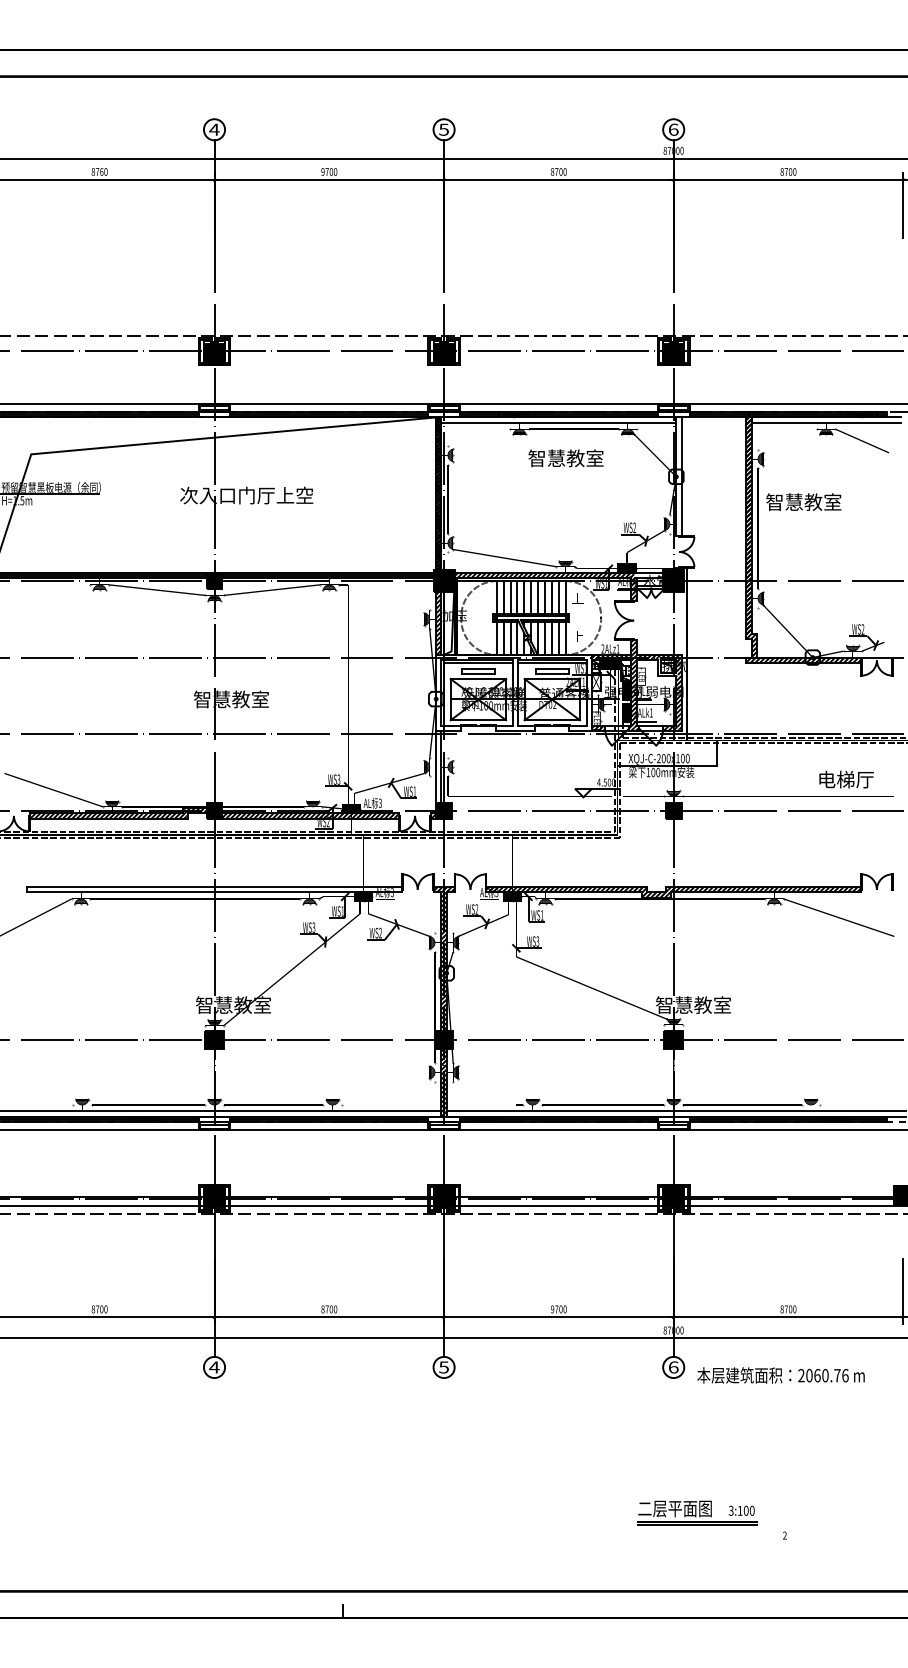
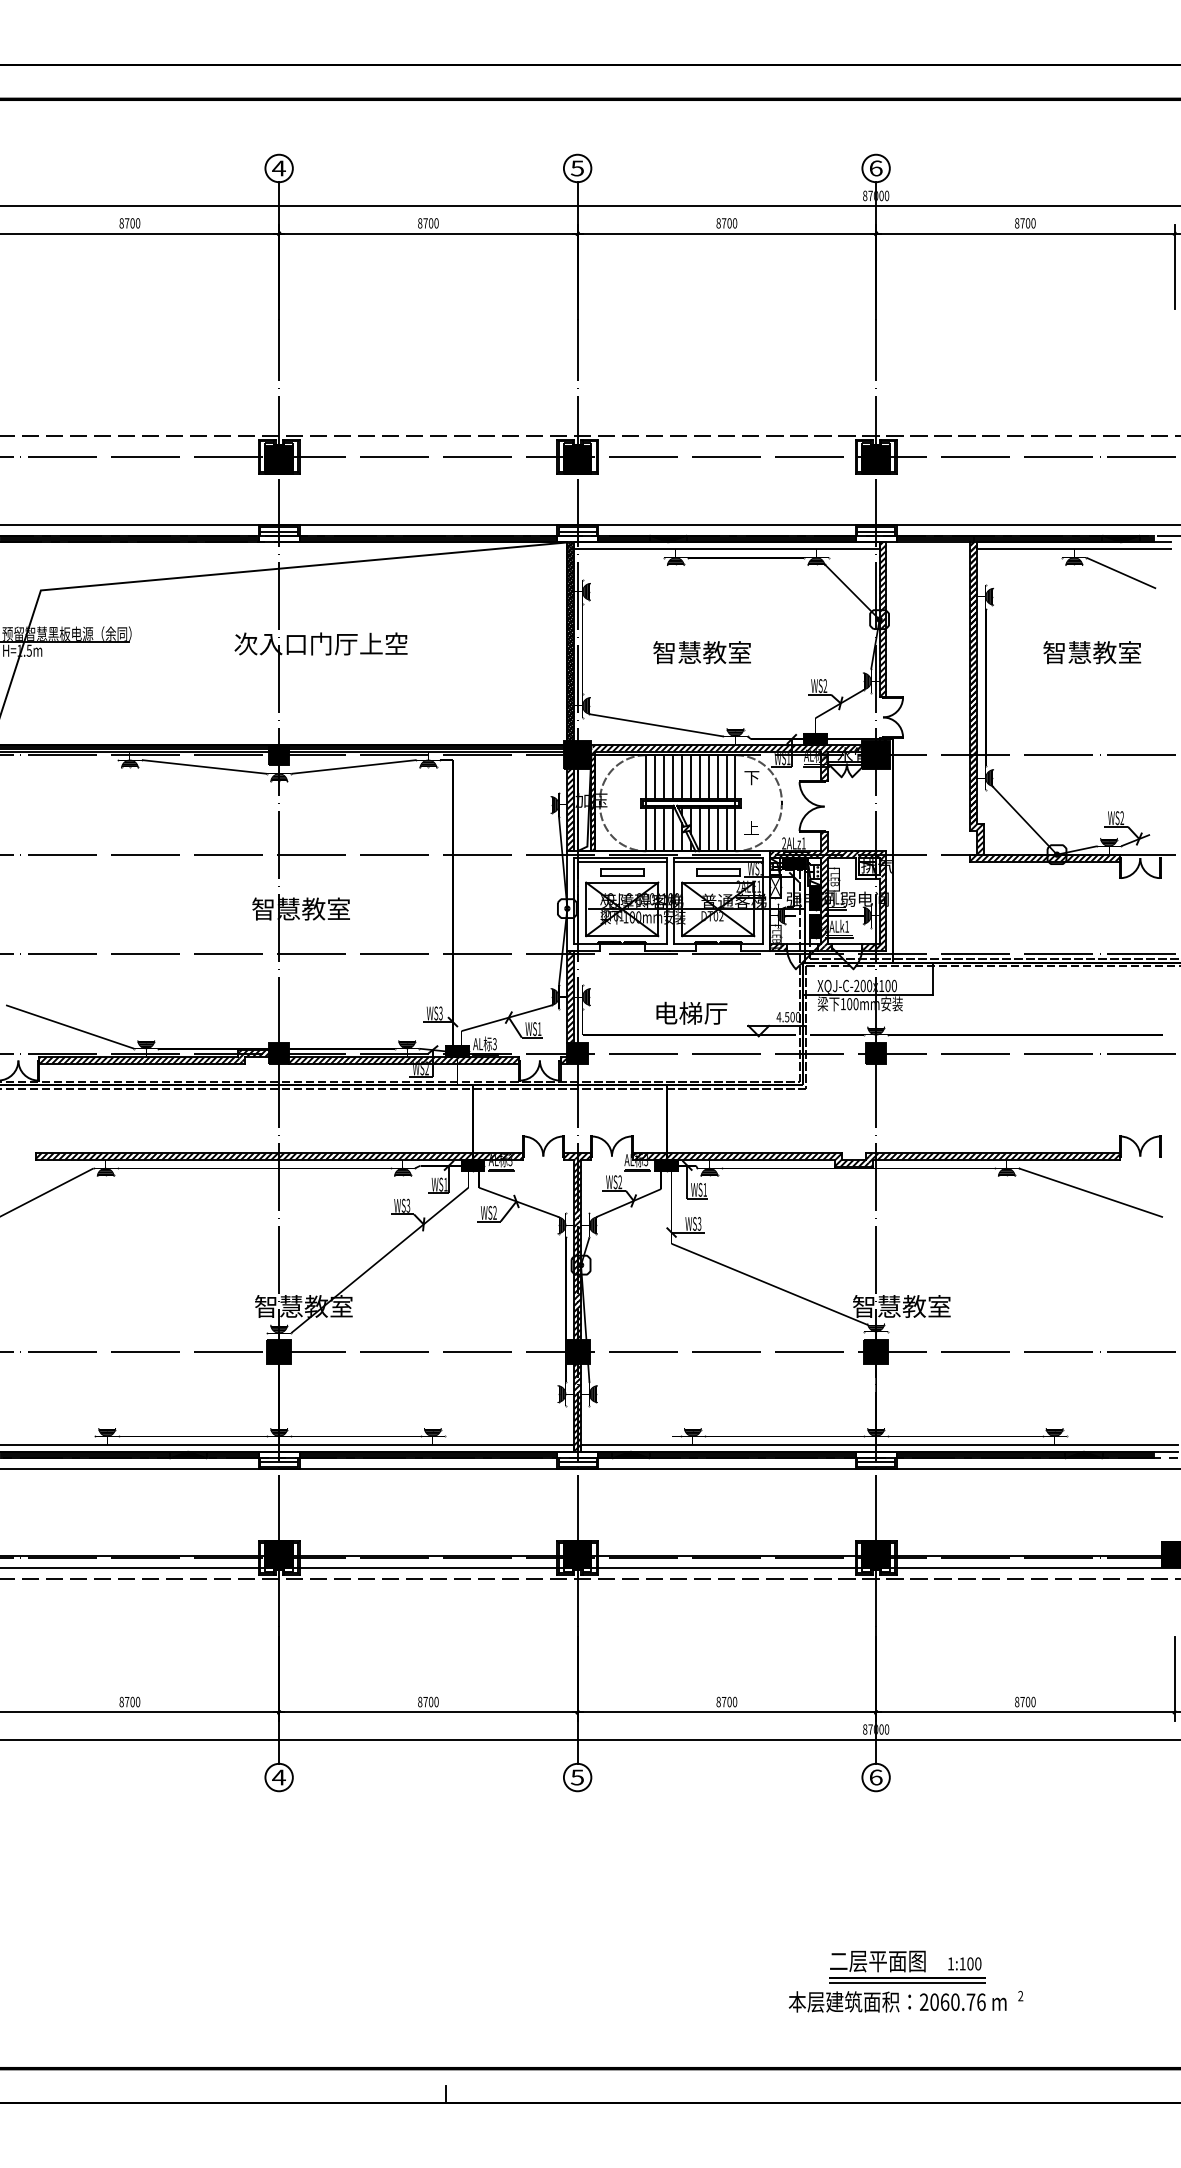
text: (101, 172) -> (132, 223), 8760 -> 8700
text: (323, 172) -> (420, 223), 9700 -> 8700
text: (565, 458) -> (701, 652), moved
hatch: (678, 476) -> (882, 619), added
text: (803, 502) -> (1092, 652), moved
hatch: (648, 575) -> (843, 747), added
text: (577, 598) -> (751, 777), 上 -> 下
hatch: (438, 766) -> (570, 996), added
text: (846, 779) -> (691, 1012), moved
hatch: (214, 889) -> (278, 1156), added
line: (384, 901) -> (500, 1171), added
line: (489, 901) -> (636, 1171), added
text: (552, 1309) -> (718, 1702), 9700 -> 8700
text: (780, 1375) -> (897, 2001), moved
text: (730, 1510) -> (950, 1963), 3:100 -> 1:100

